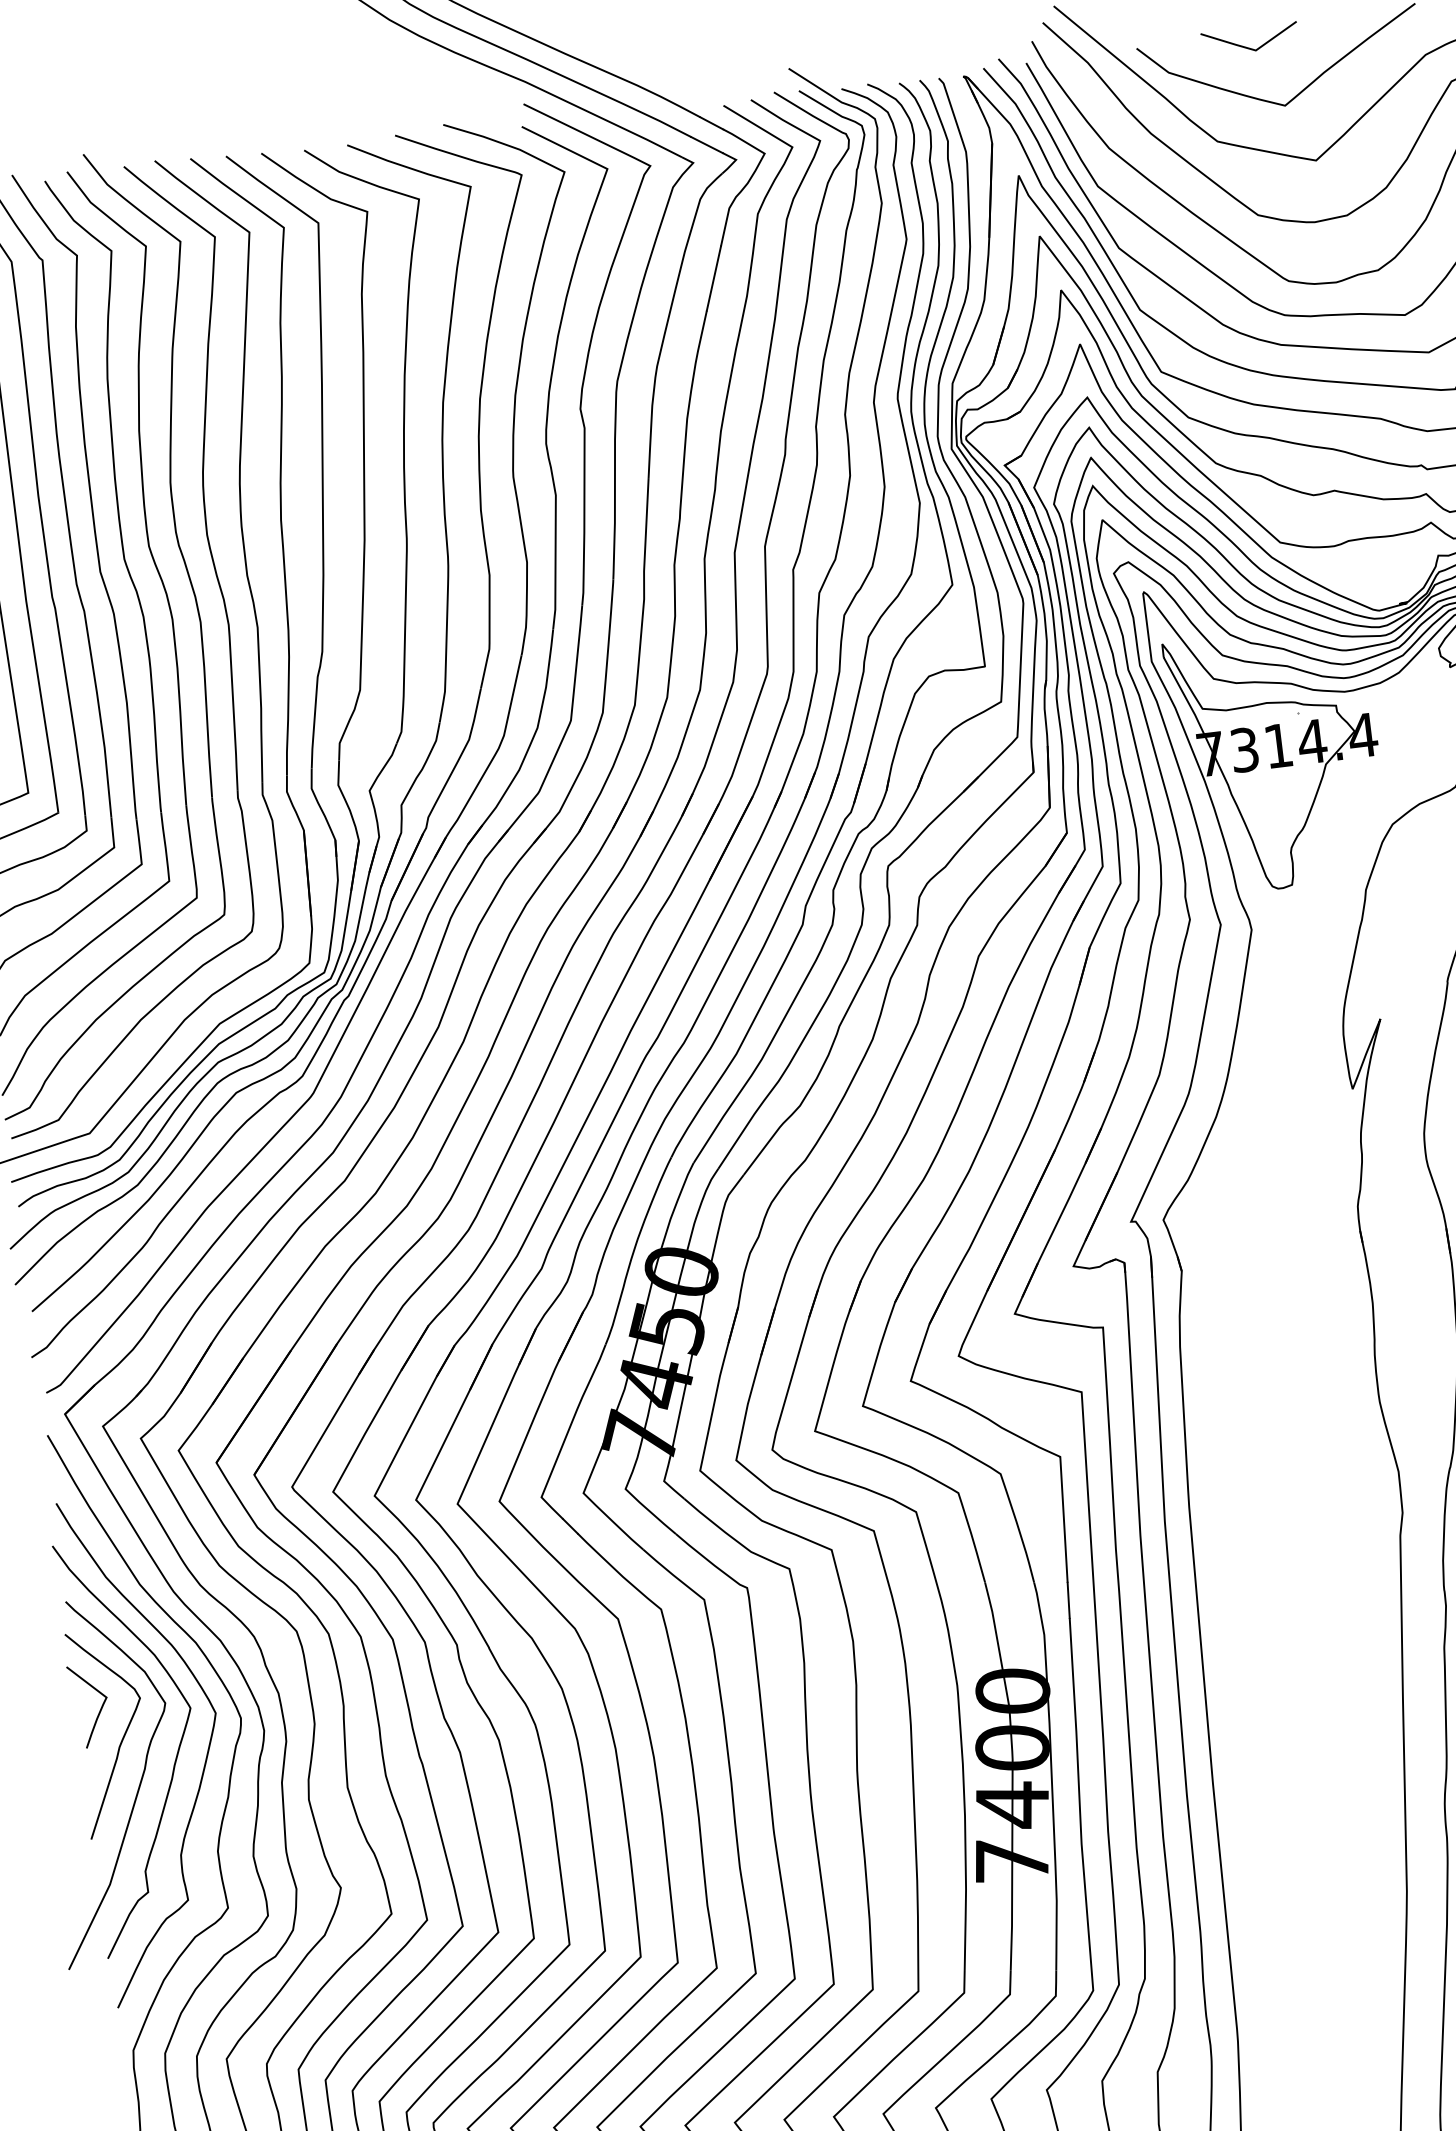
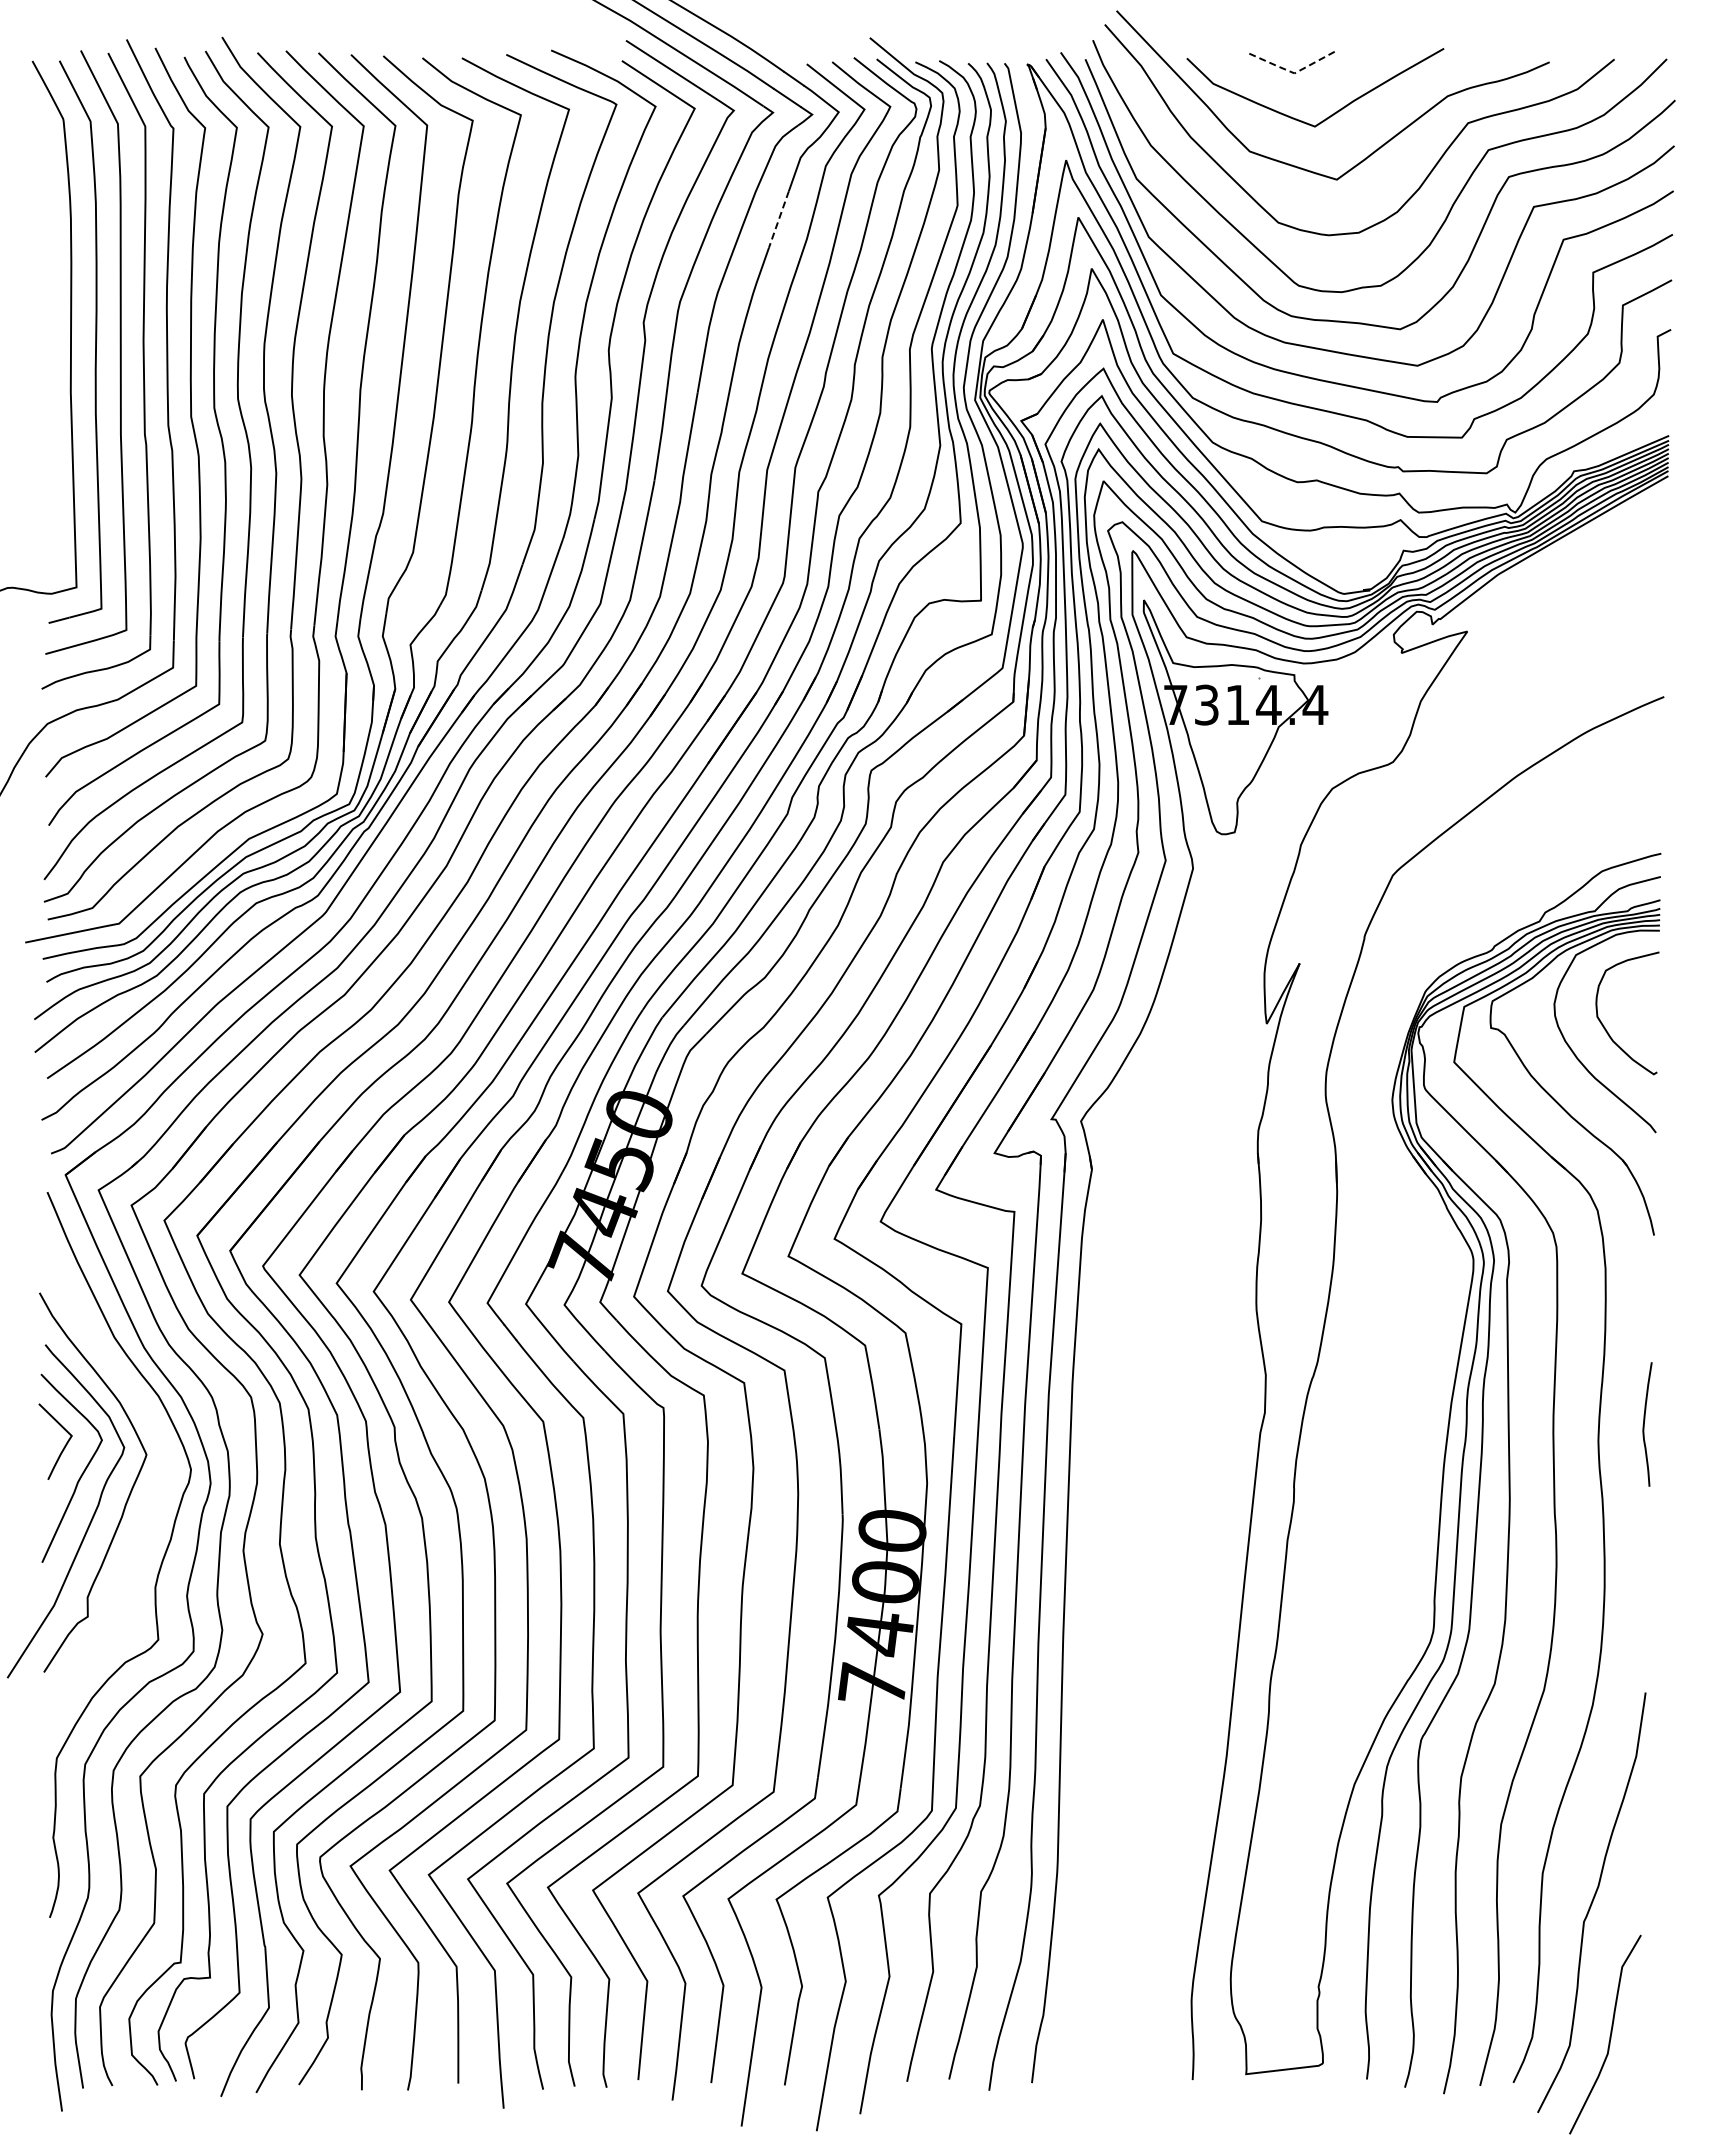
line: (1252, 48) -> (1291, 71), solid -> dashed
line: (713, 278) -> (778, 219), solid -> dashed
curve: (205, 1757) -> (154, 1501), removed

